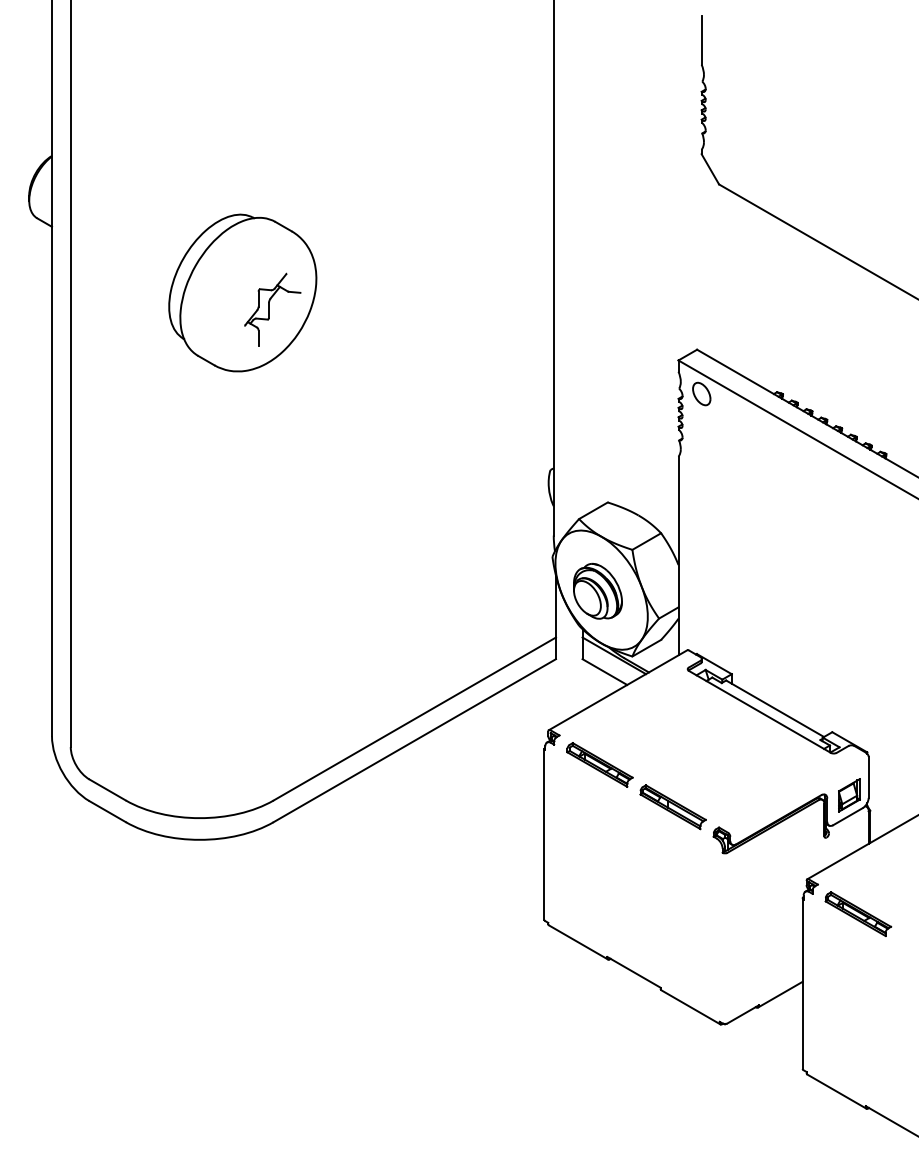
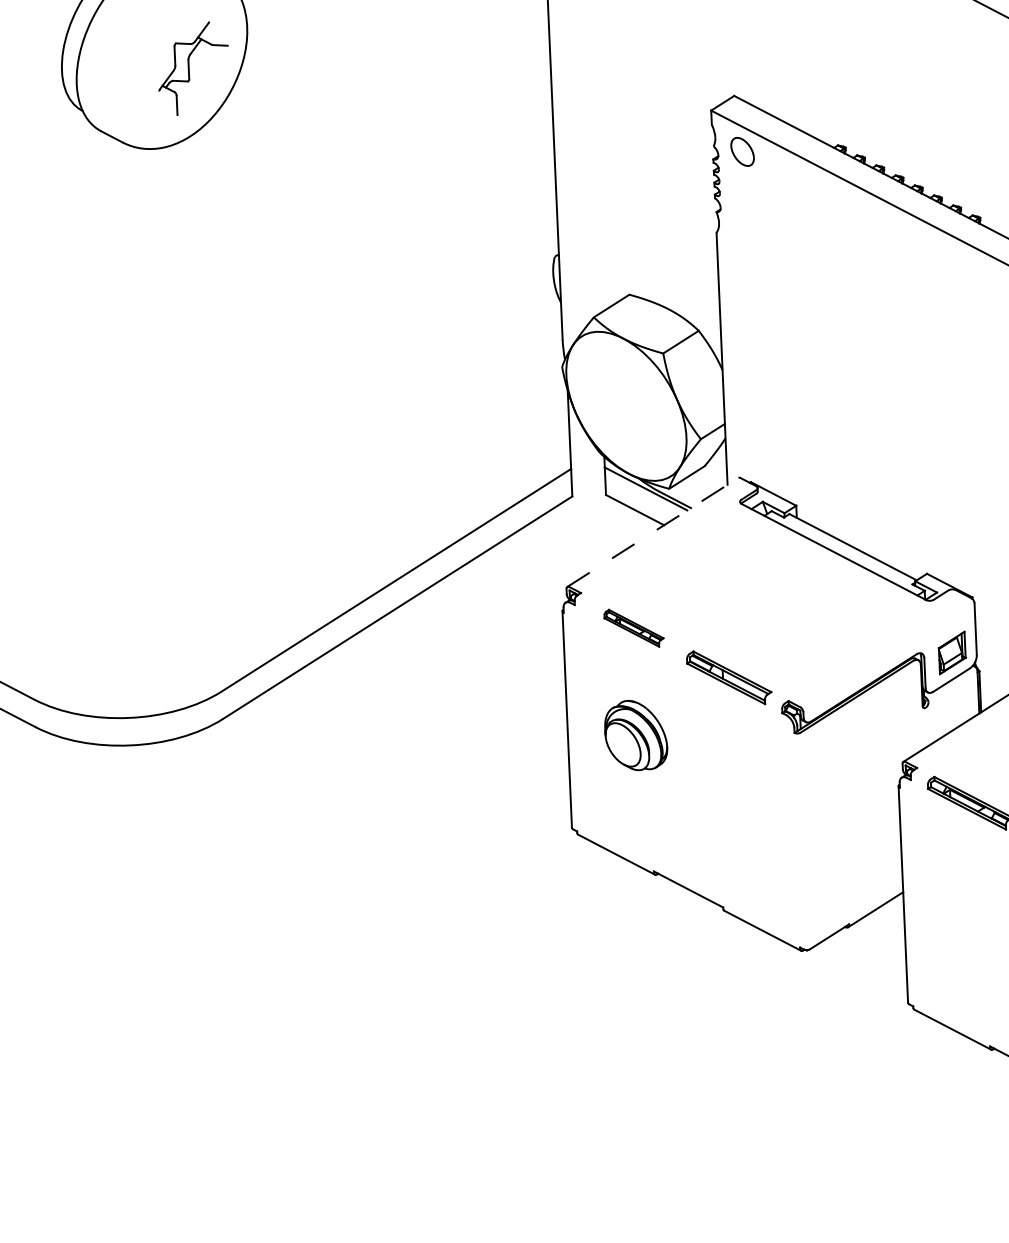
part: (597, 590) -> (635, 734), moved
line: (618, 690) -> (653, 532), solid -> dashed
part: (599, 764) -> (633, 627), size x0.7

